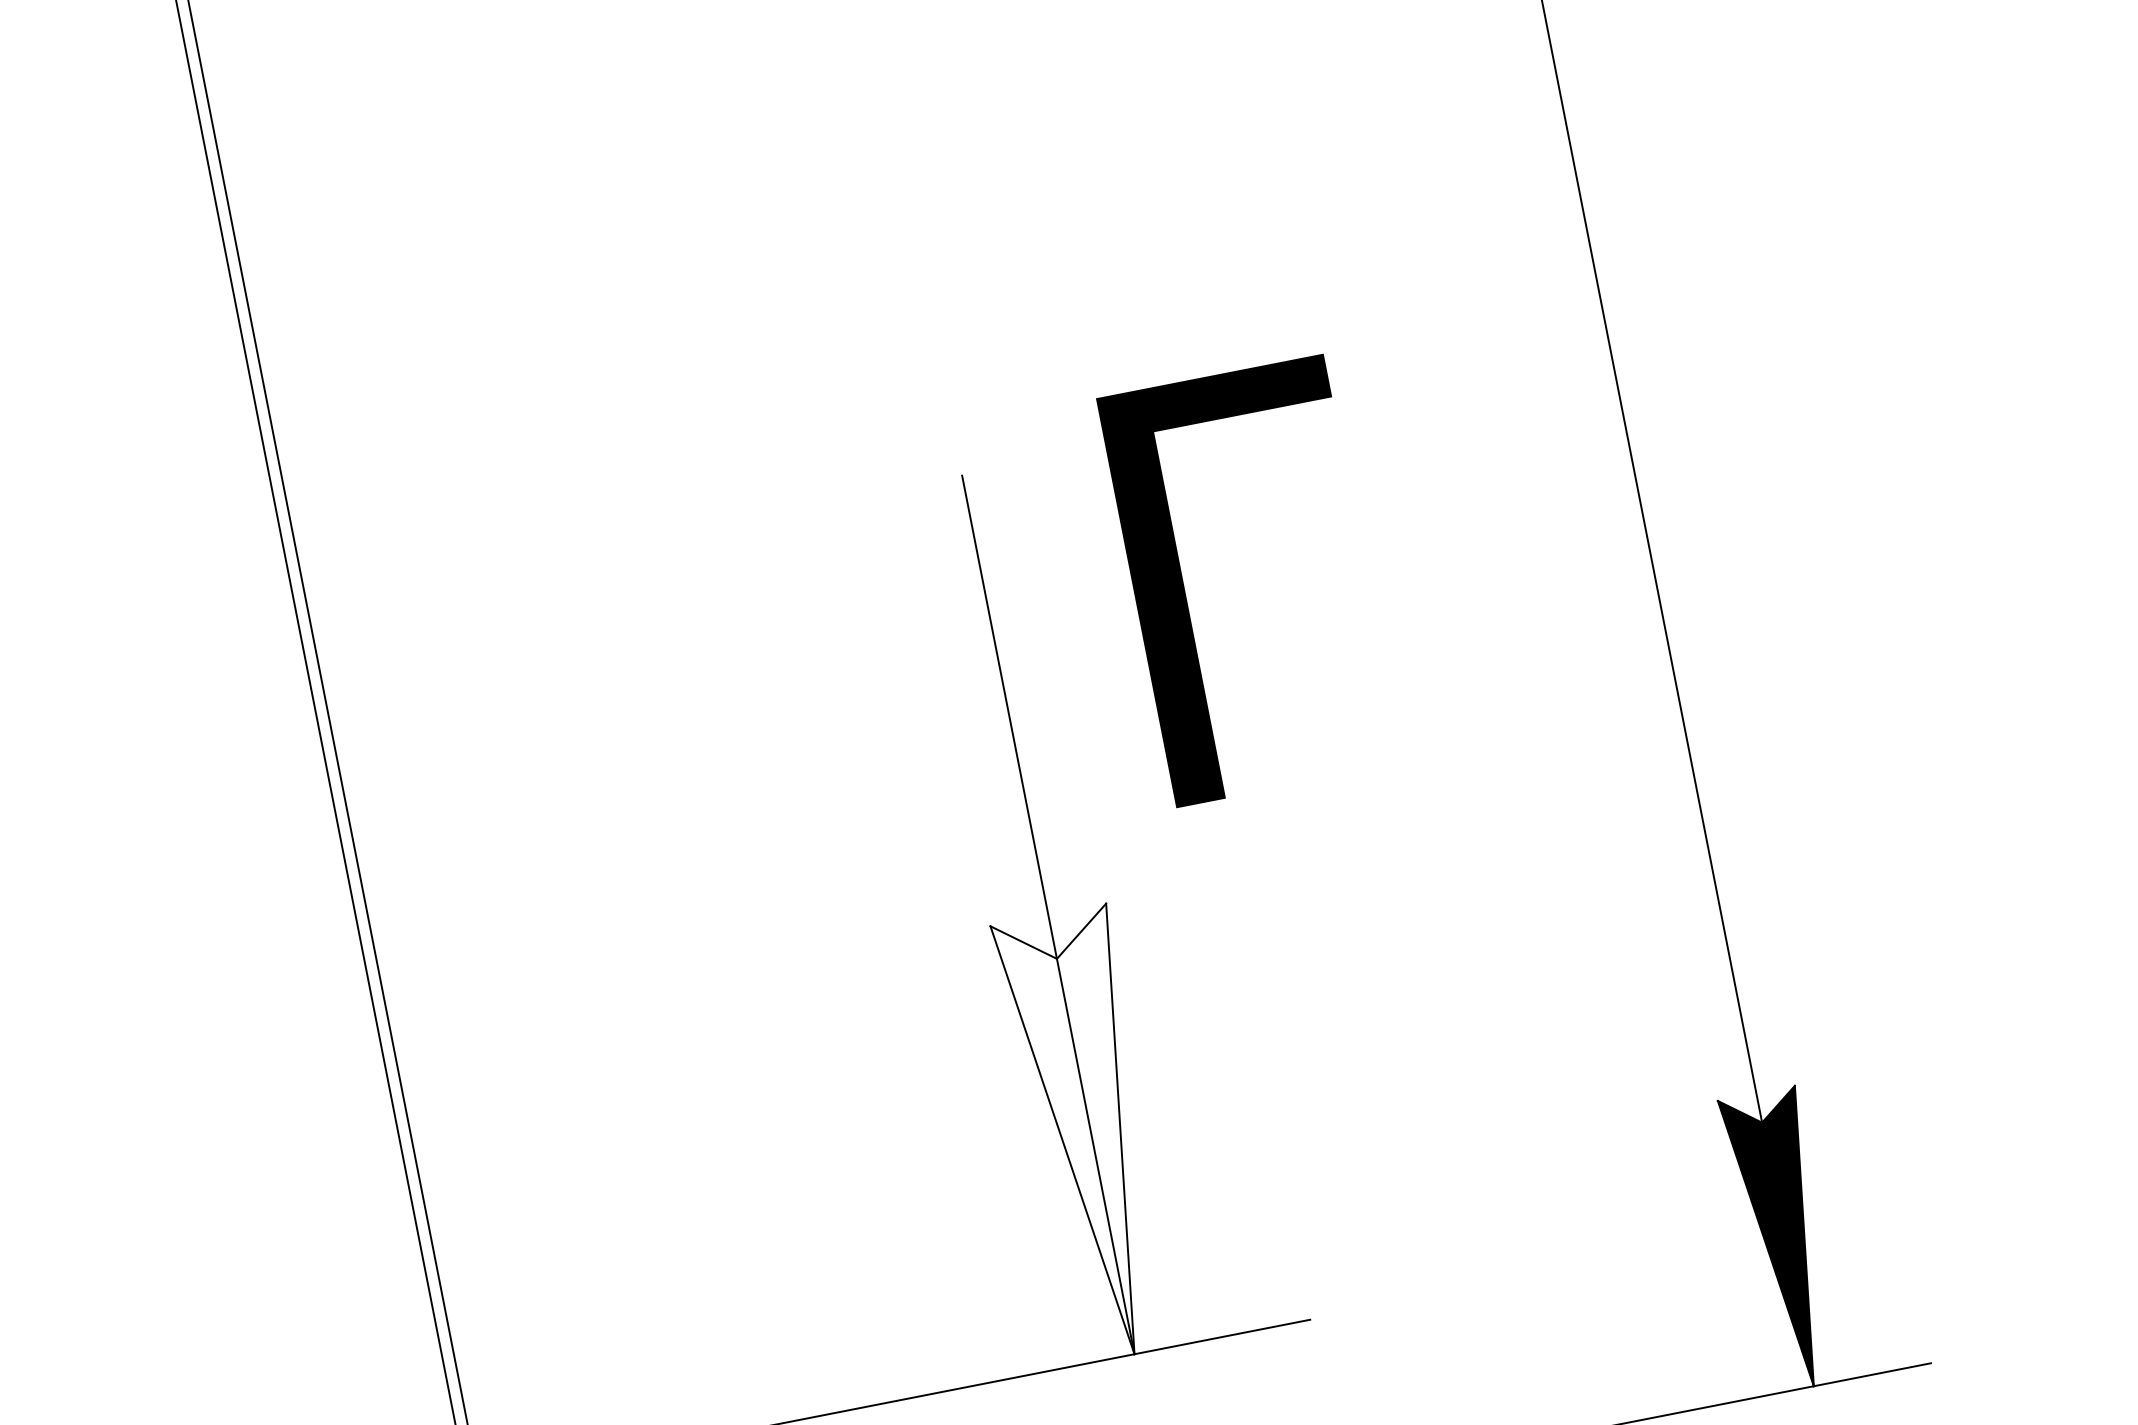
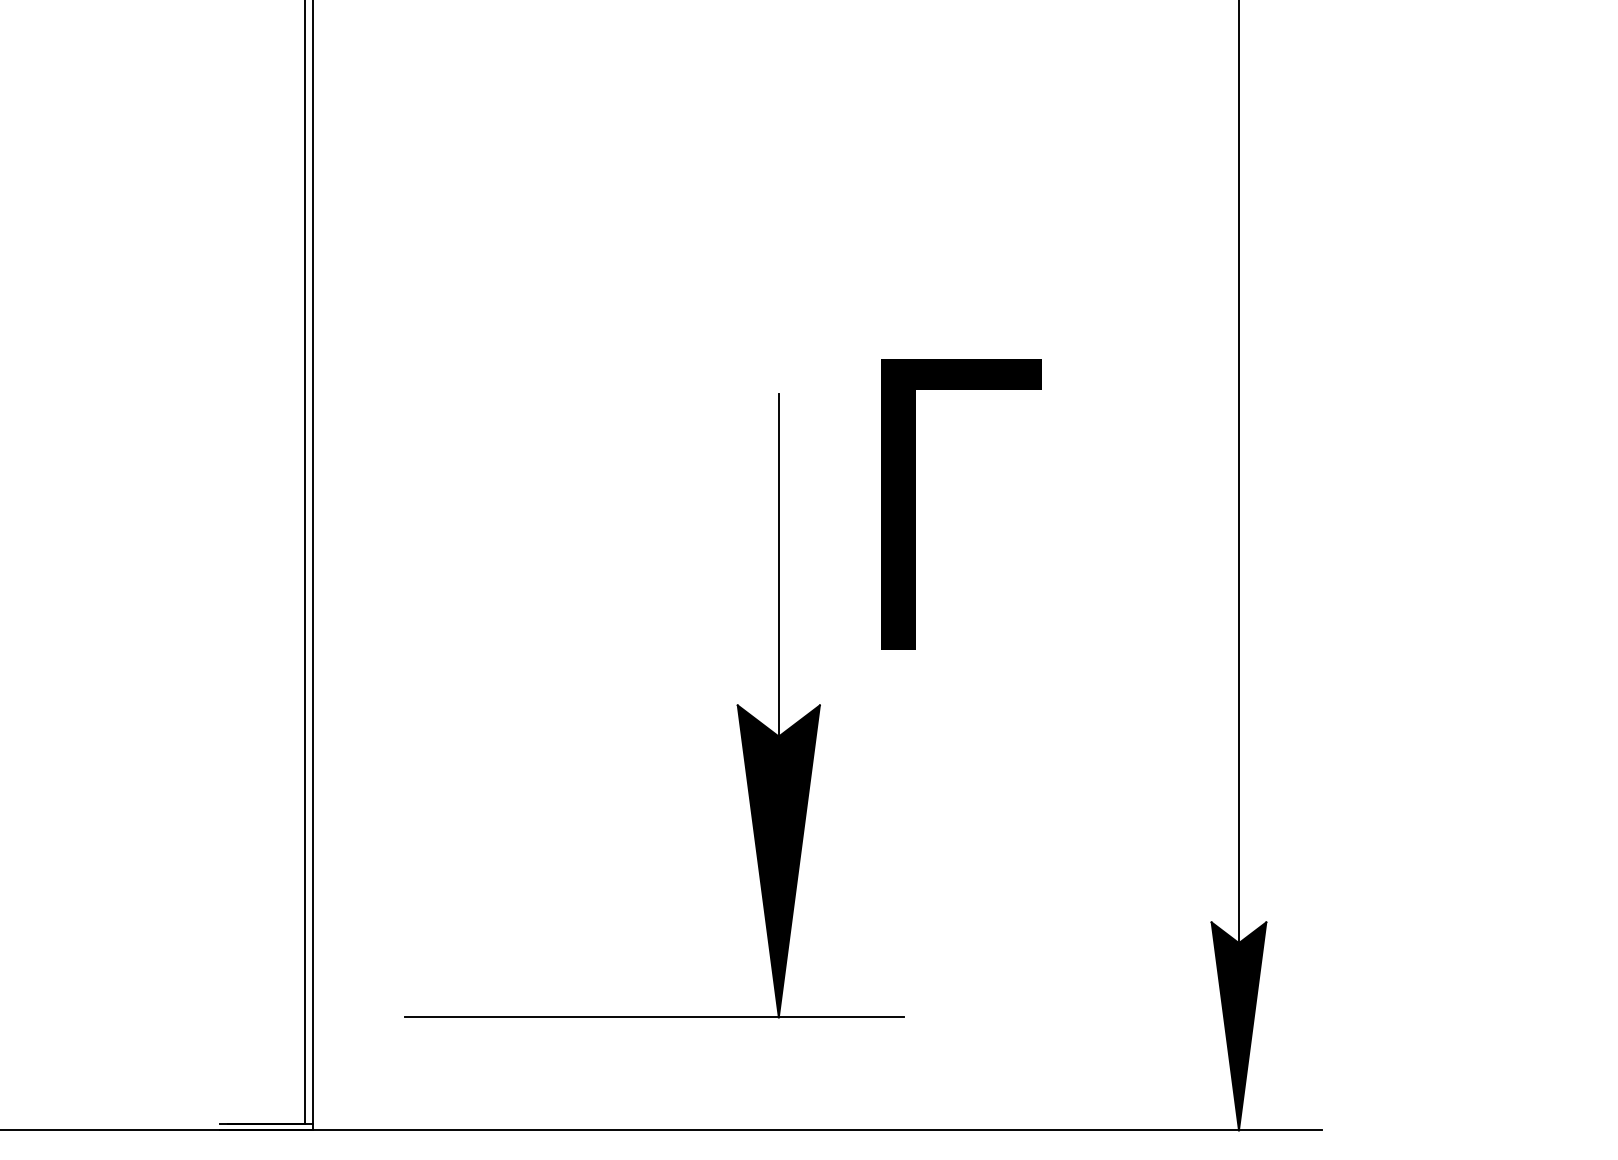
fill: (1090, 1134) -> (778, 861), added

